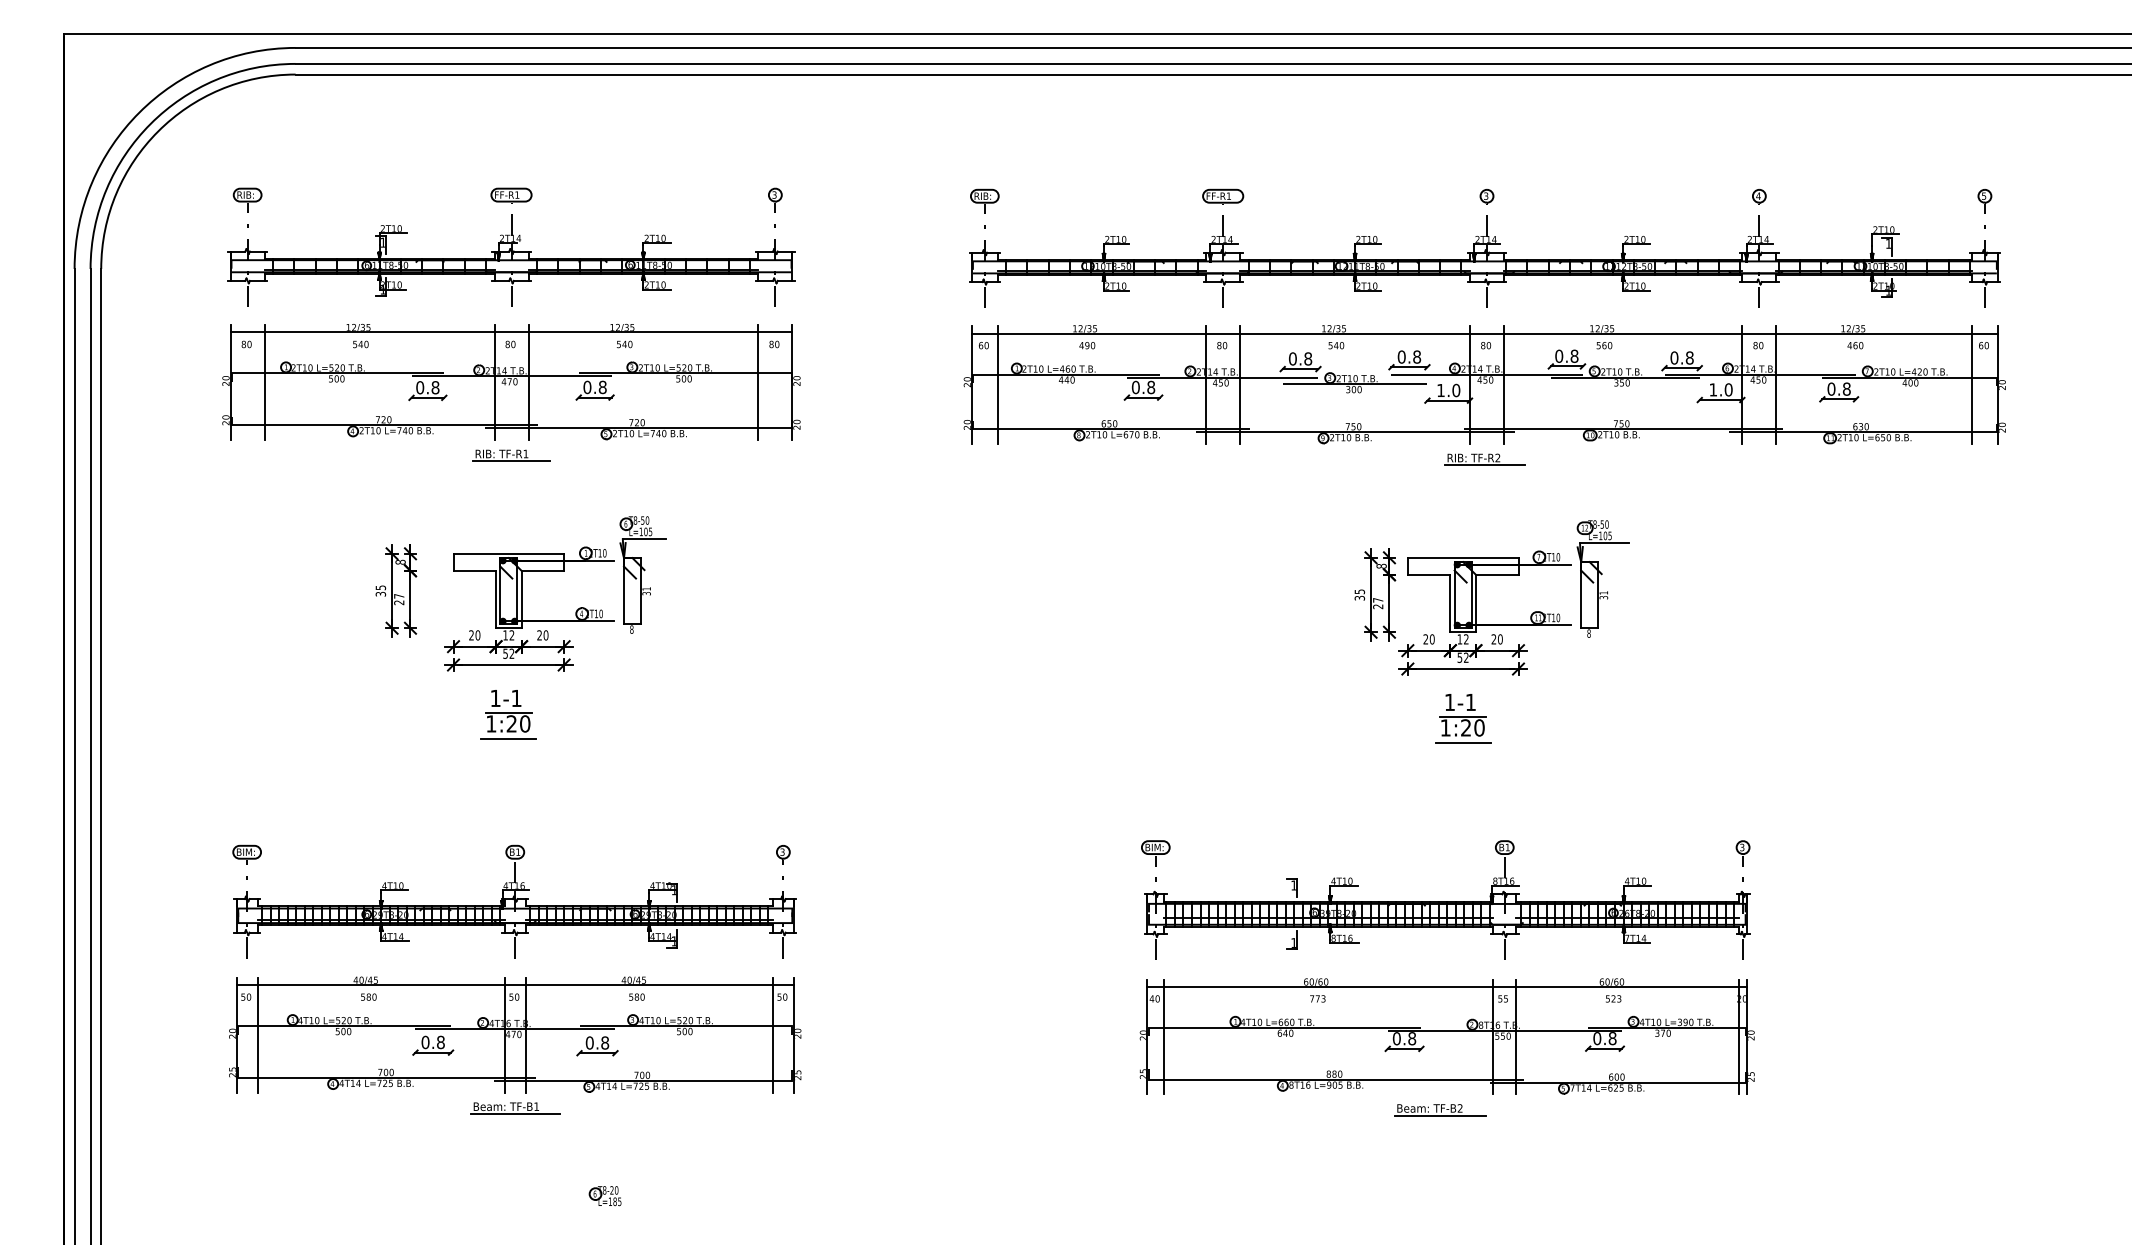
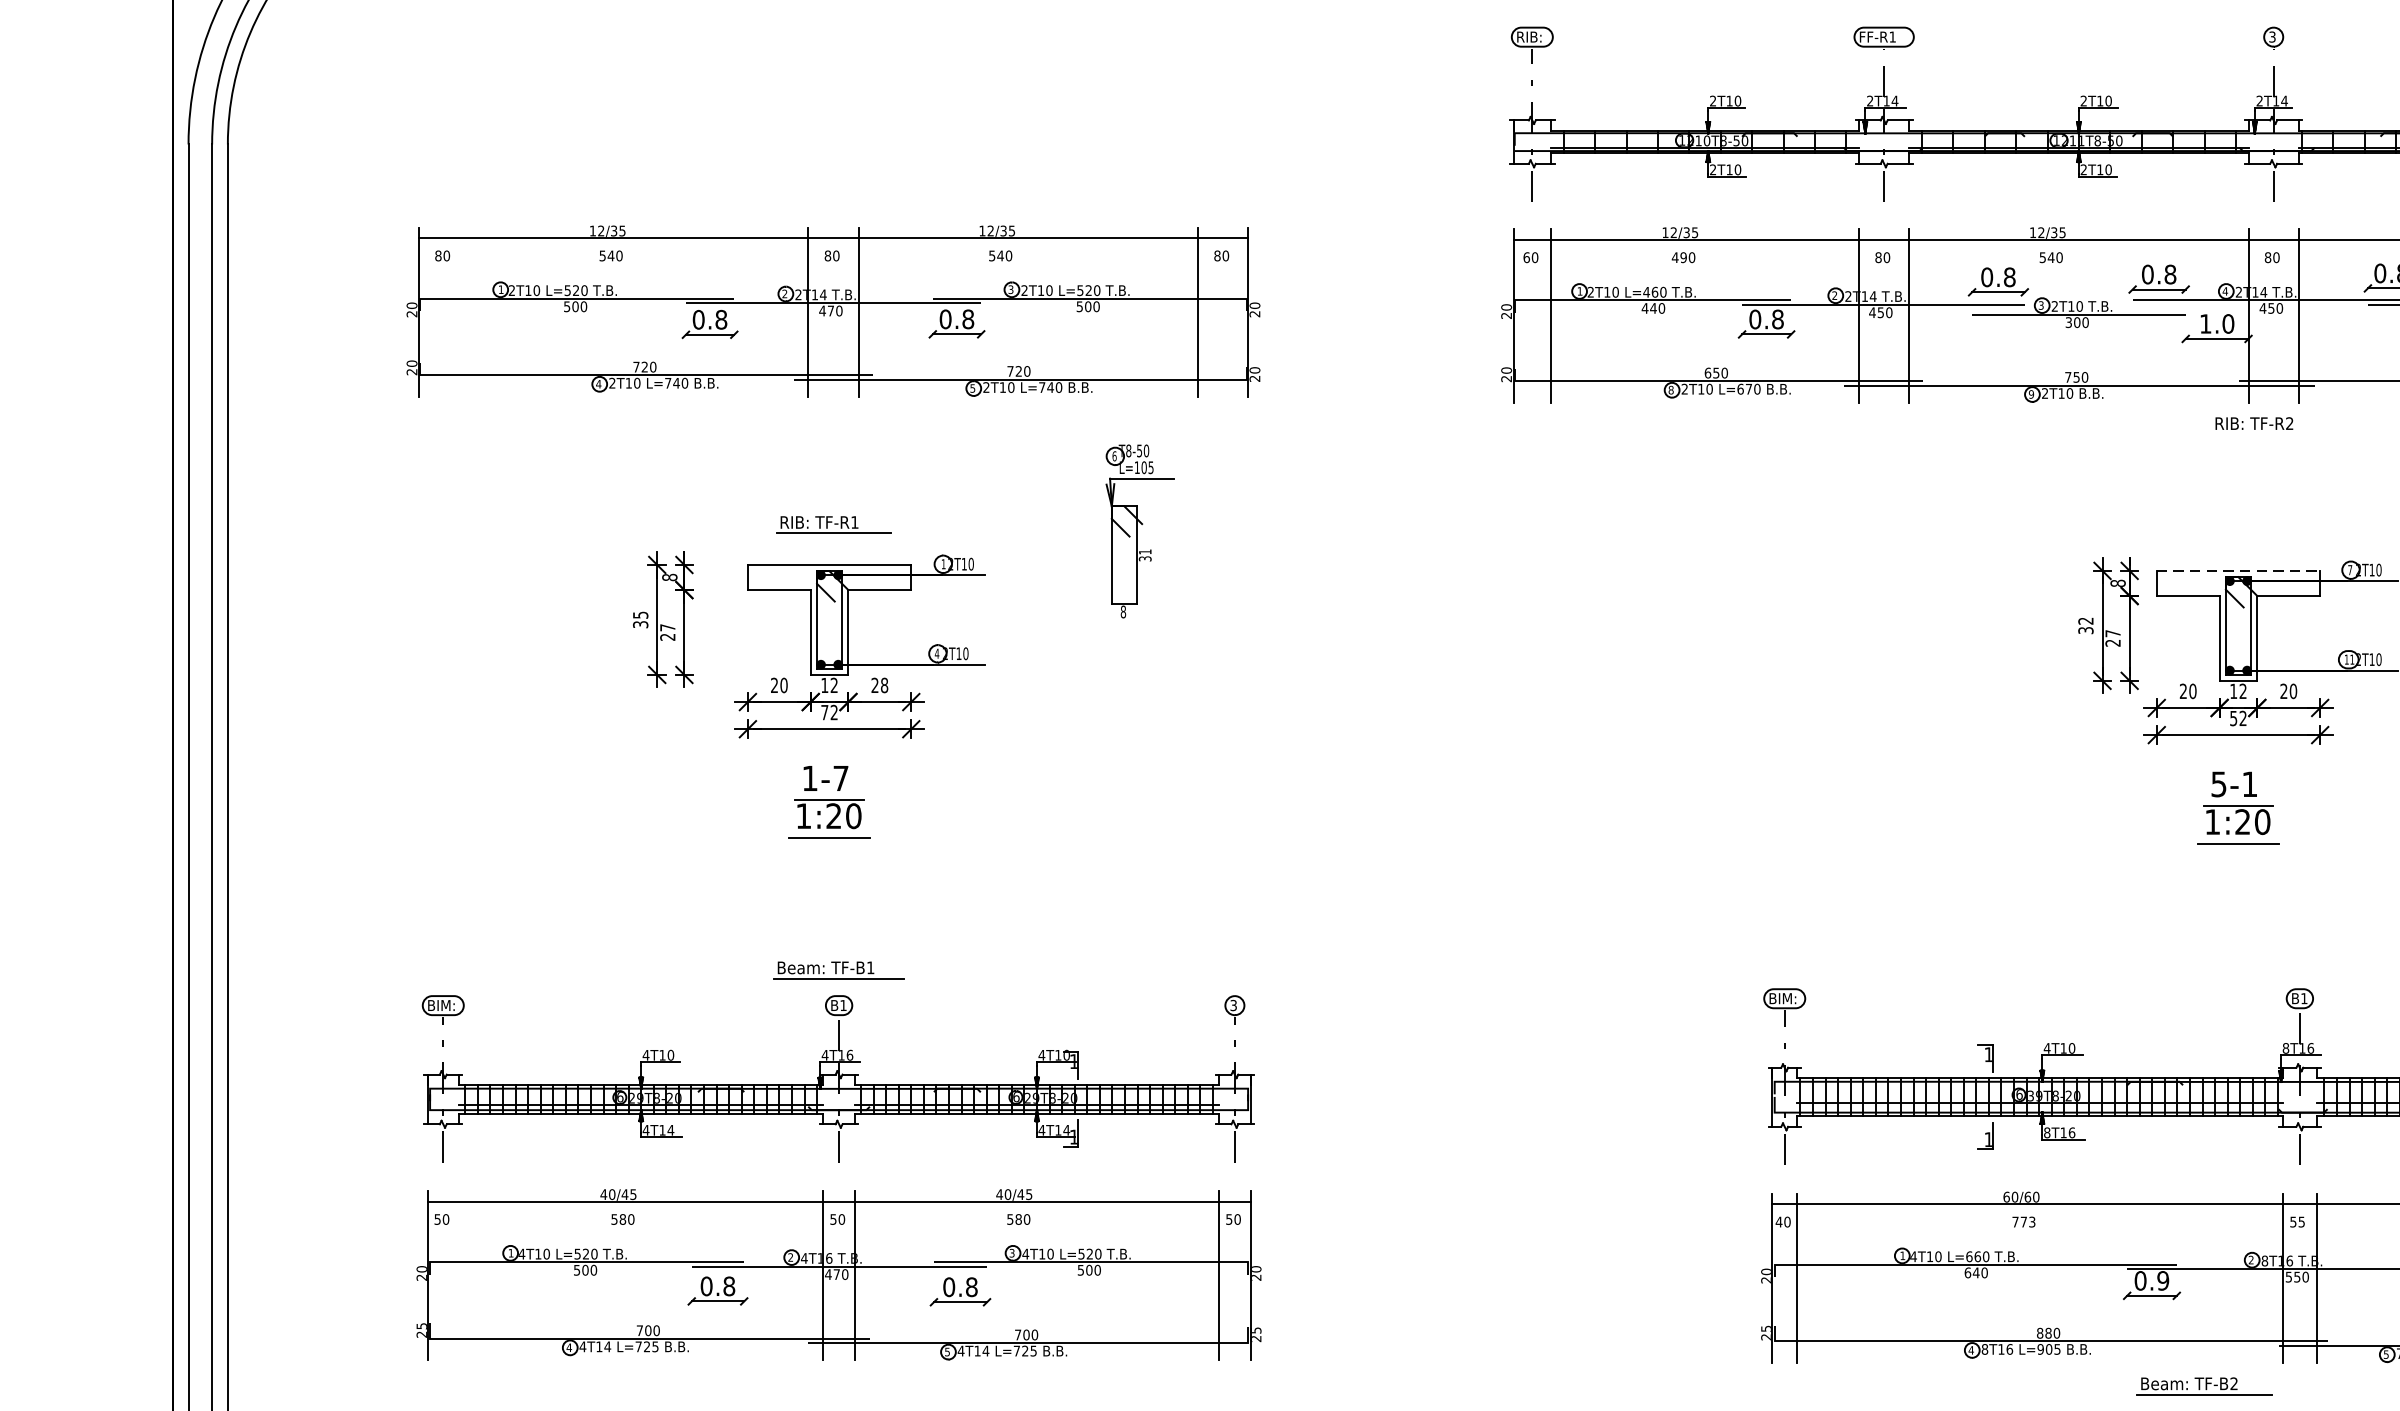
part: (511, 246) -> (833, 111), removed
line: (264, 382) -> (468, 312), removed
part: (511, 455) -> (833, 524), moved
line: (1484, 465) -> (2269, 434), removed
line: (1463, 557) -> (2238, 570), solid -> dashed
part: (642, 574) -> (1139, 530), moved
text: (1359, 591) -> (2085, 620), 35 -> 32
text: (545, 635) -> (883, 685), 20 -> 28
text: (505, 653) -> (824, 712), 52 -> 72
text: (516, 698) -> (840, 778), 1-1 -> 1-7
text: (1449, 702) -> (2218, 784), 1-1 -> 5-1
line: (257, 1034) -> (458, 1274), removed
text: (1412, 1038) -> (2163, 1280), 0.8 -> 0.9
part: (515, 1108) -> (839, 970), moved

